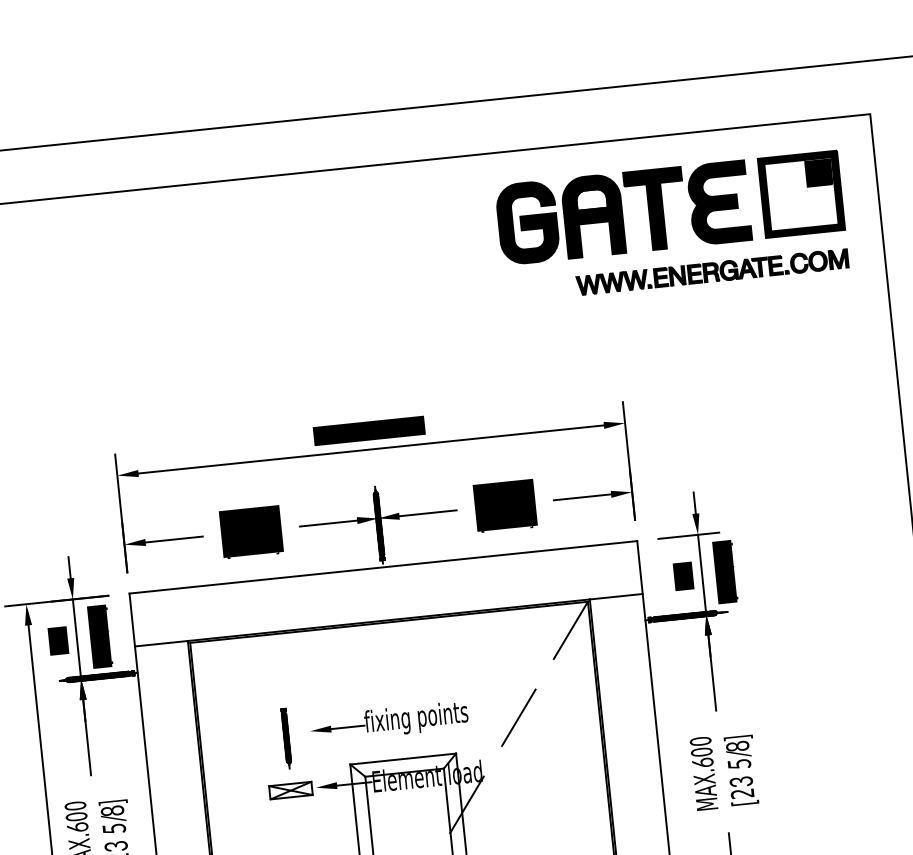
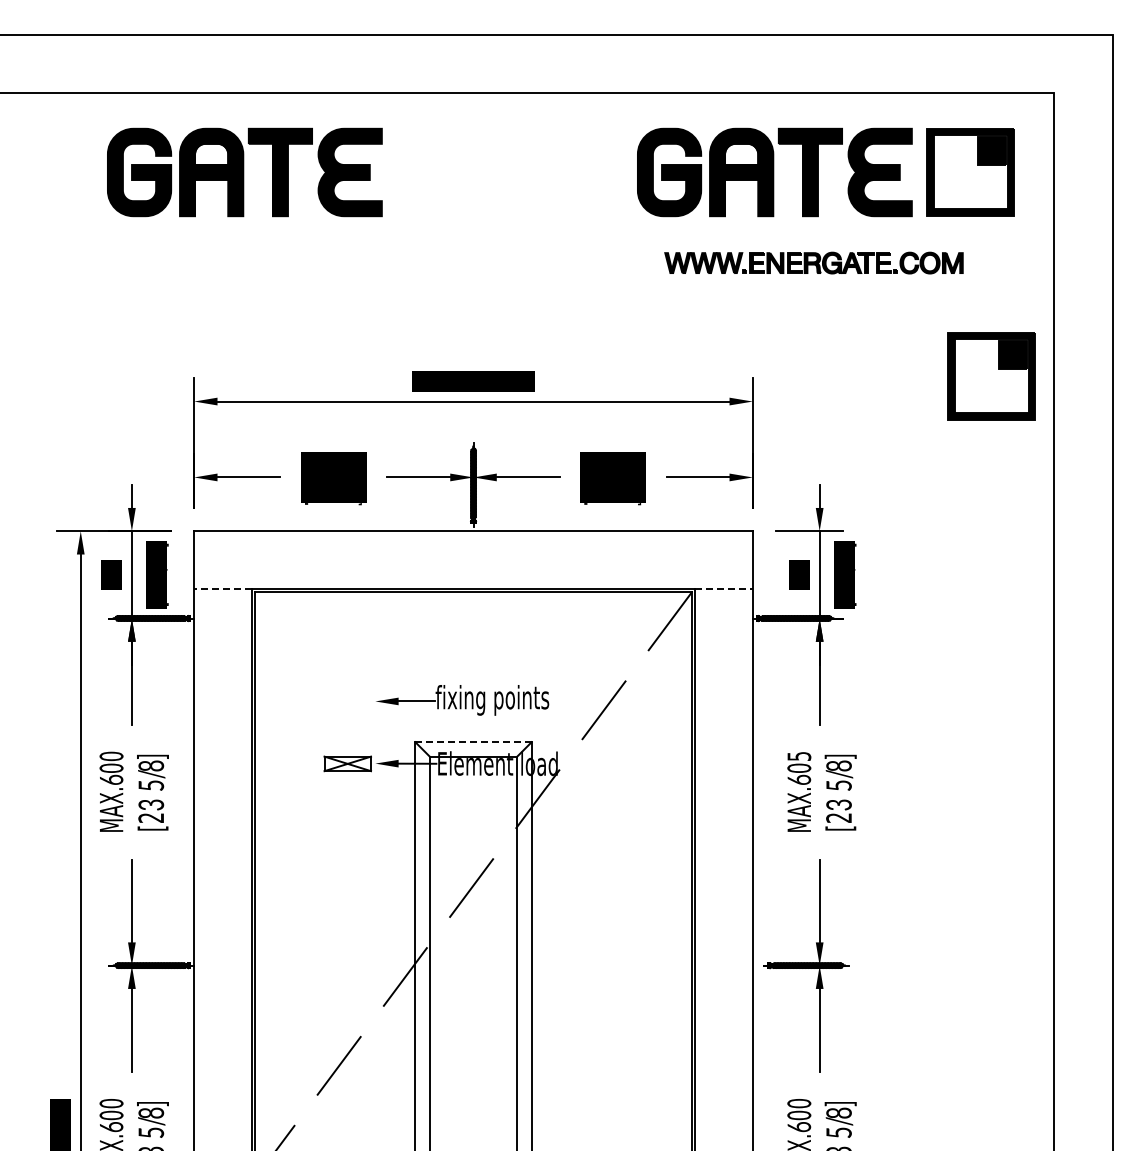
part: (141, 262) -> (244, 172), added
part: (712, 271) -> (813, 262), moved
part: (839, 378) -> (991, 376), added
line: (616, 596) -> (724, 589), solid -> dashed
line: (160, 643) -> (222, 589), solid -> dashed
part: (286, 738) -> (348, 706), removed
text: (700, 741) -> (799, 756), 00 -> 05
line: (404, 759) -> (474, 742), solid -> dashed

